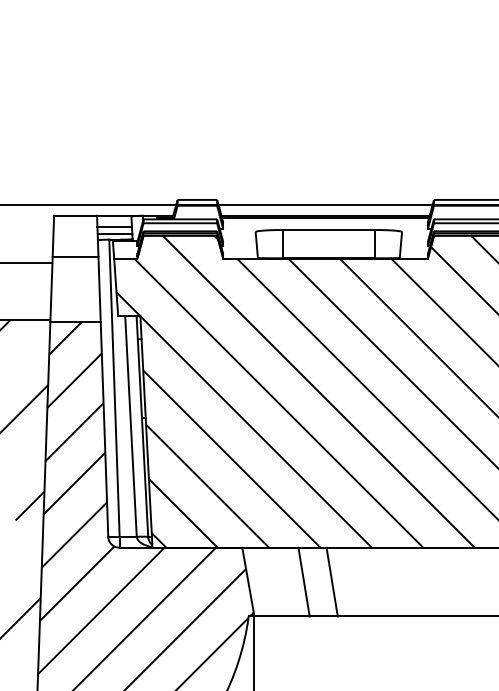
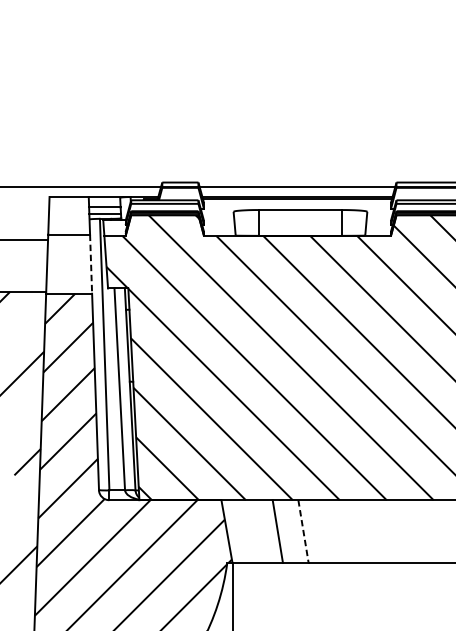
line: (99, 289) -> (91, 264), solid -> dashed
line: (332, 582) -> (303, 531), solid -> dashed

